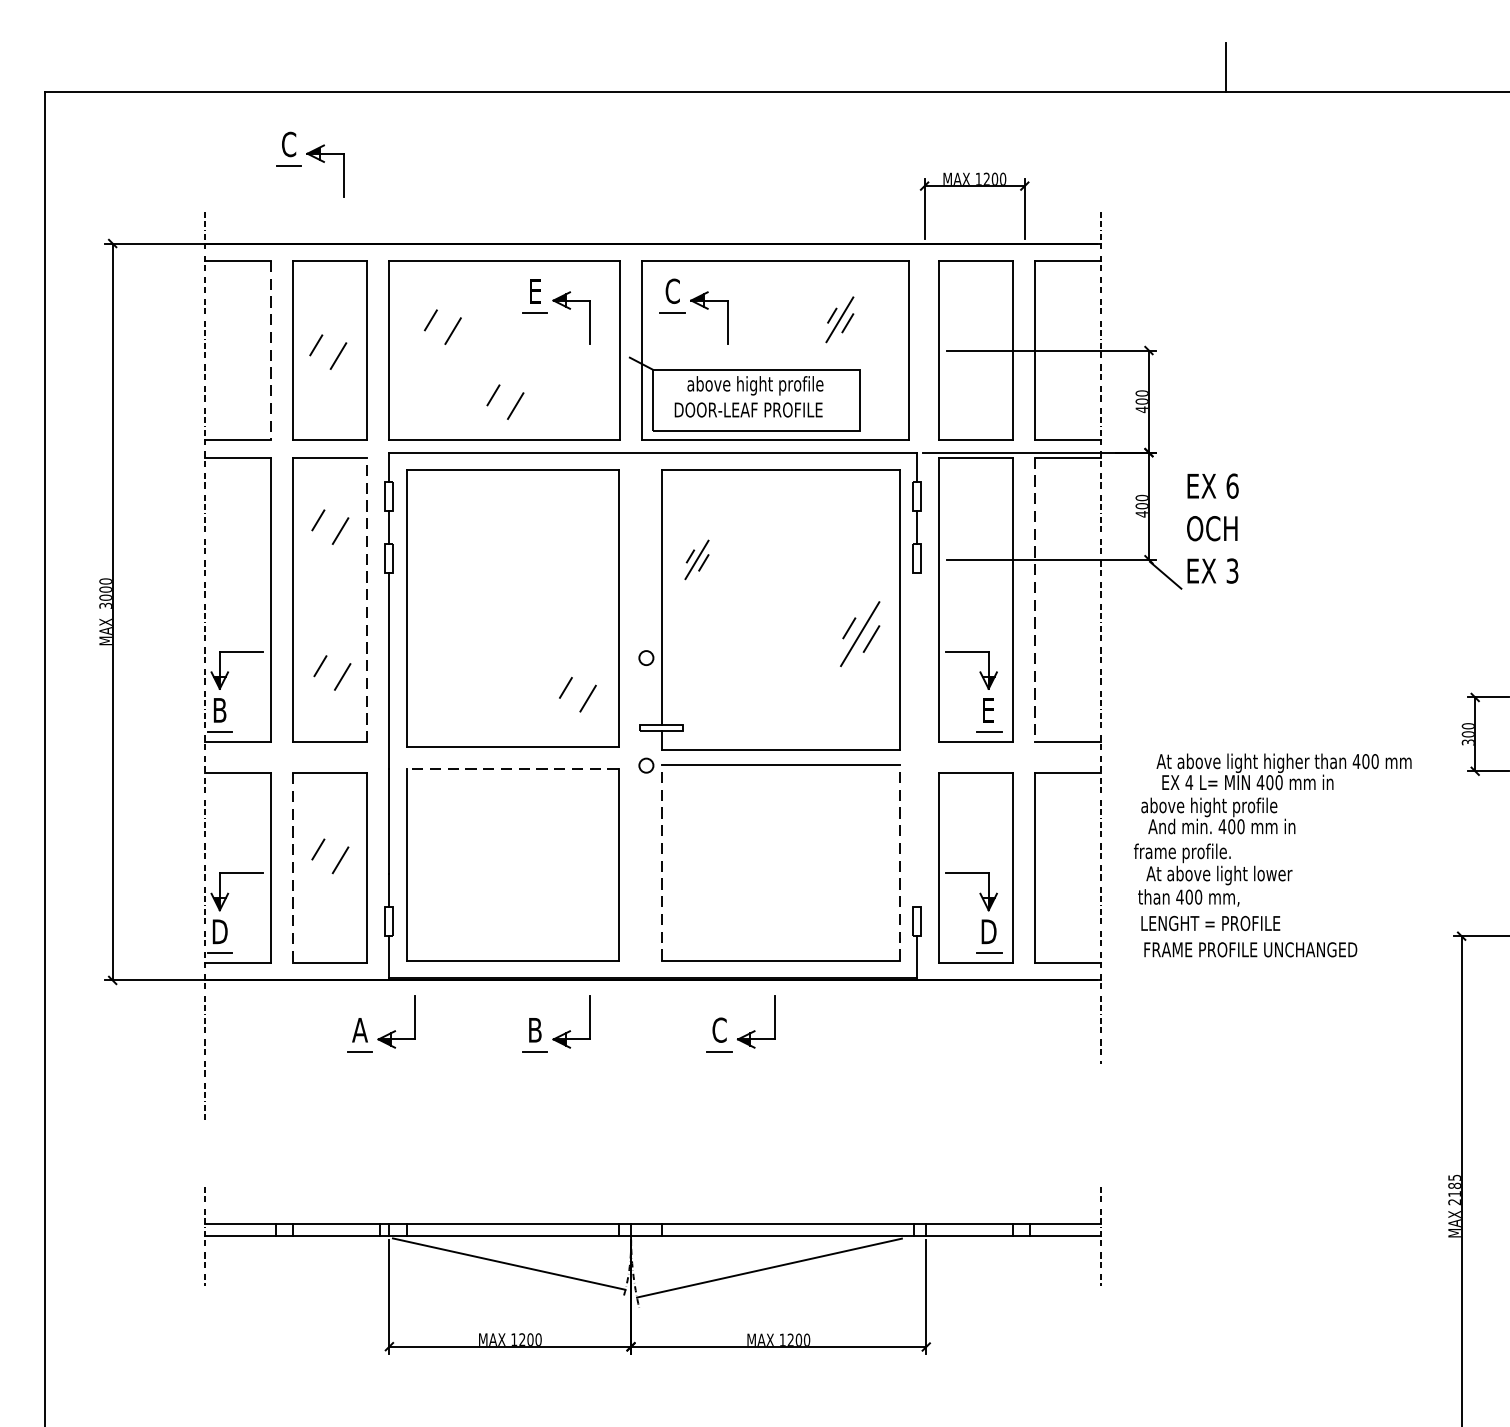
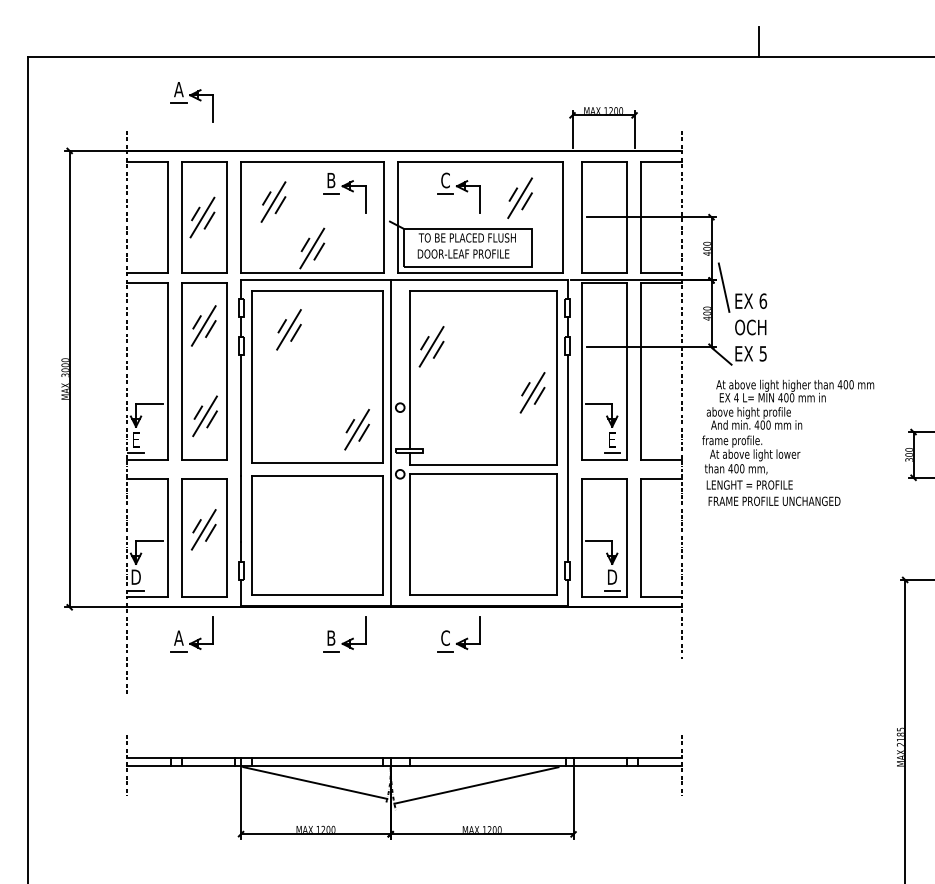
text: (288, 144) -> (178, 89), C -> A
text: (535, 291) -> (331, 180), E -> B
part: (693, 310) -> (458, 192), moved
part: (838, 318) -> (519, 197), size x1.43
line: (441, 325) -> (273, 201), added
line: (270, 351) -> (167, 217), dashed -> solid
line: (327, 351) -> (202, 217), added
text: (753, 386) -> (466, 239), above hight profile -> TO BE PLACED FLUSH
line: (504, 401) -> (312, 248), added
line: (1168, 464) -> (723, 287), added
line: (328, 525) -> (203, 325), added
part: (465, 531) -> (288, 329), added
part: (696, 559) -> (431, 346), size x1.67
text: (1232, 570) -> (763, 353), 3 -> 5
line: (367, 599) -> (227, 371), dashed -> solid
line: (1034, 601) -> (640, 372), dashed -> solid
line: (330, 672) -> (204, 416), added
line: (575, 693) -> (356, 429), added
text: (220, 709) -> (136, 439), B -> E
line: (630, 714) -> (390, 442), added
line: (916, 738) -> (567, 457), added
line: (512, 769) -> (317, 476), dashed -> solid
line: (328, 854) -> (203, 529), added
text: (1273, 854) -> (788, 442), moved
line: (661, 862) -> (409, 534), dashed -> solid
line: (900, 862) -> (557, 534), dashed -> solid
line: (293, 867) -> (181, 537), dashed -> solid
part: (385, 1033) -> (194, 640), moved

